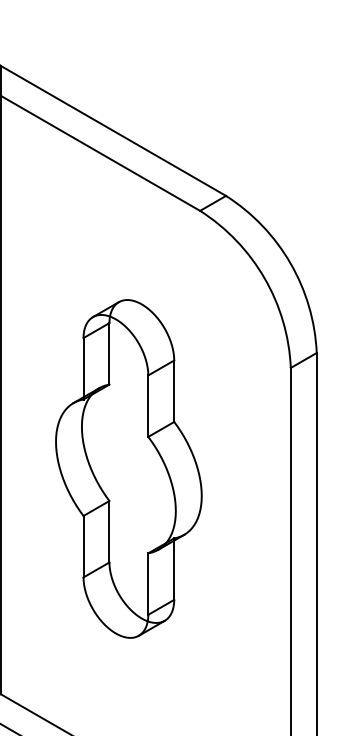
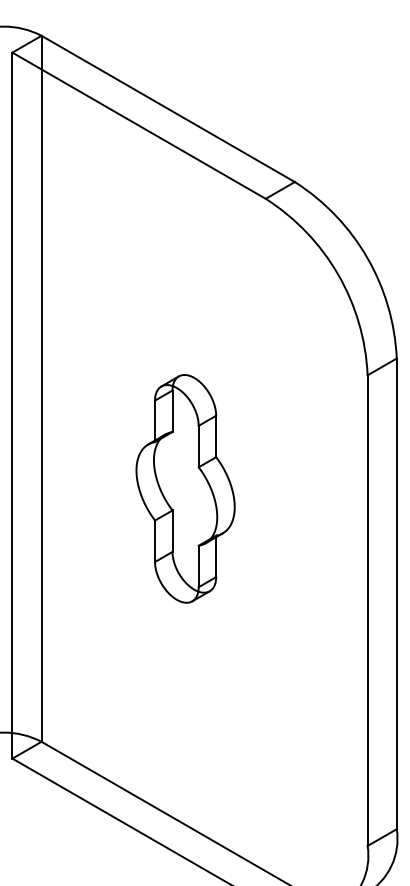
part: (128, 468) -> (185, 488), size x0.6

